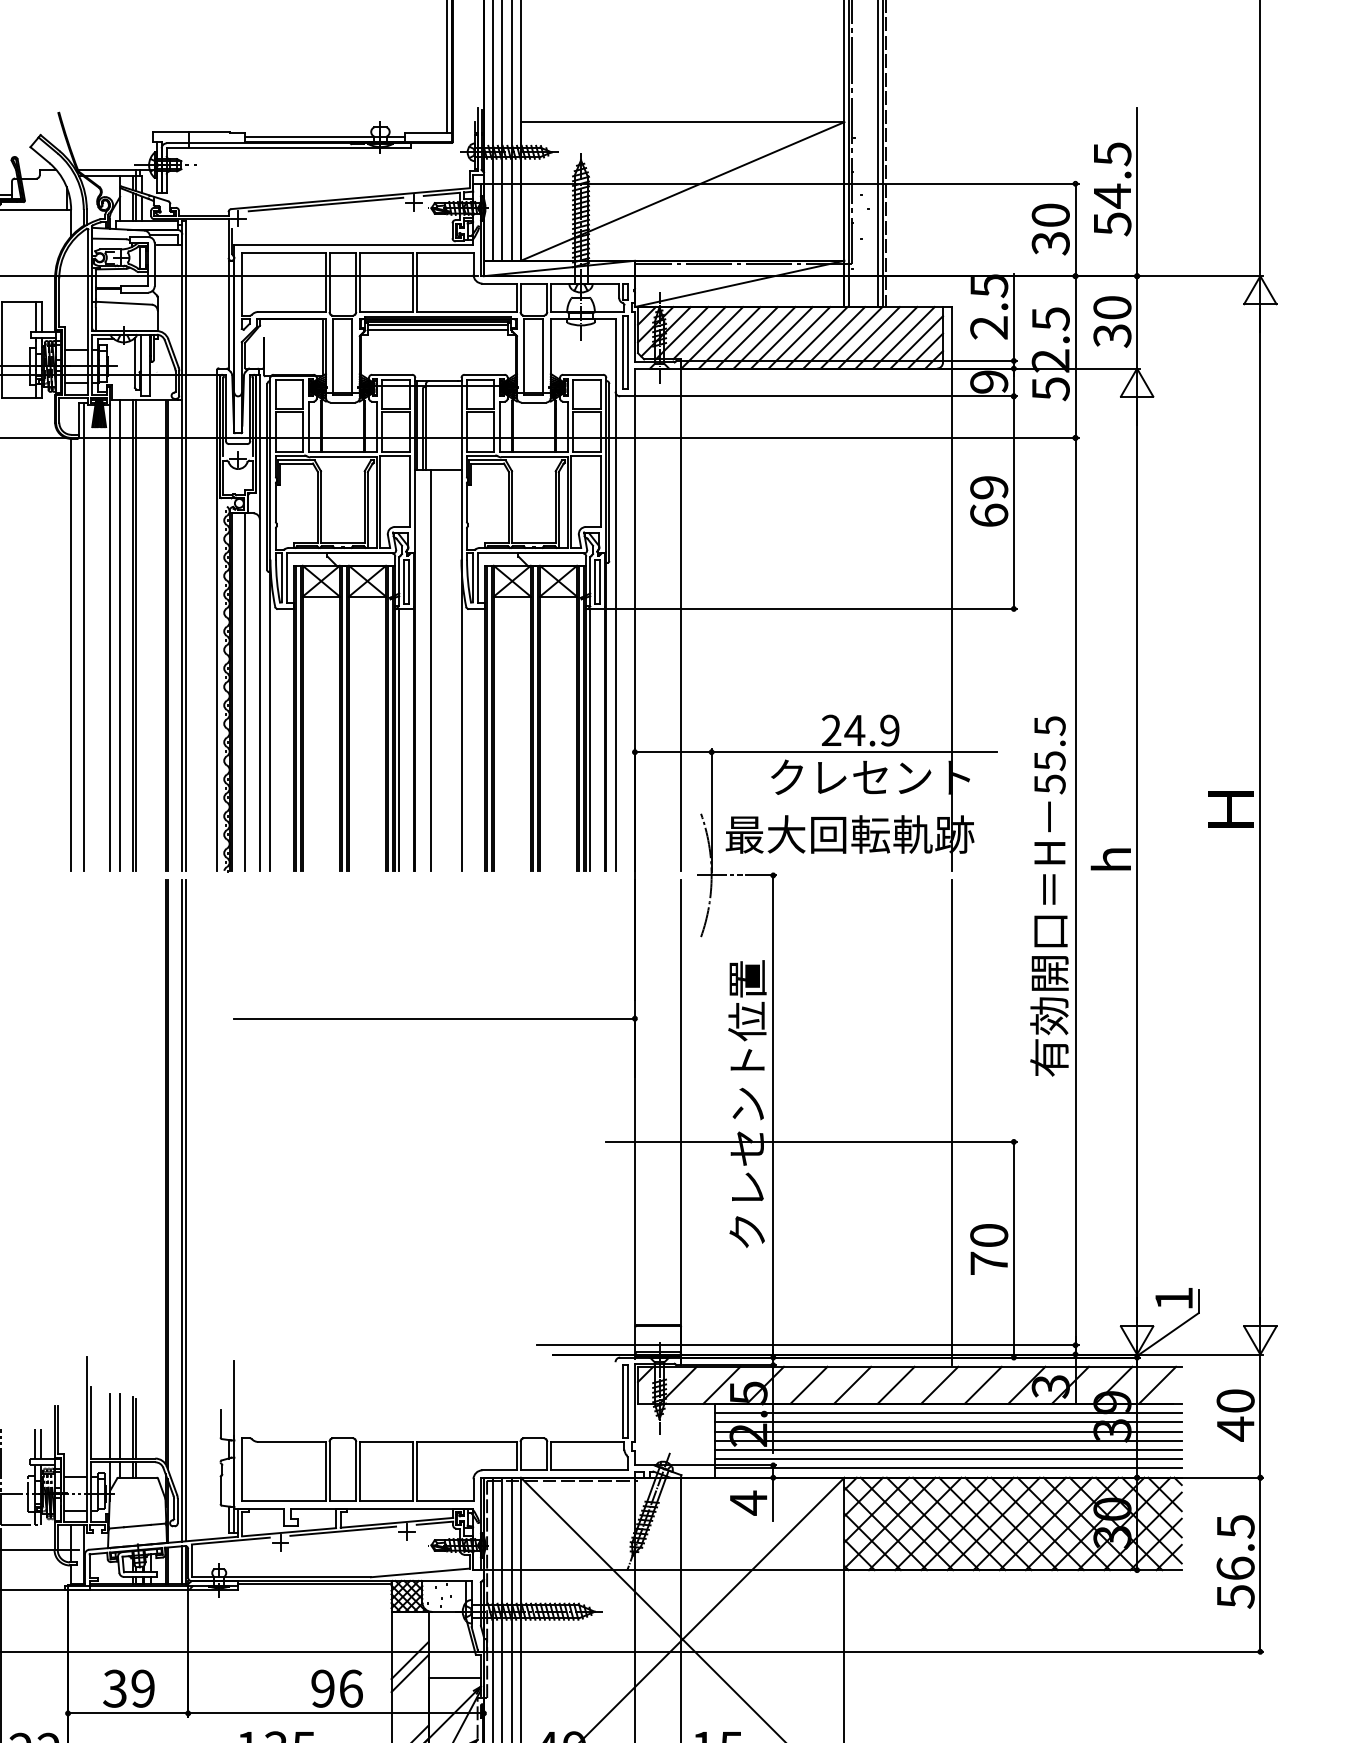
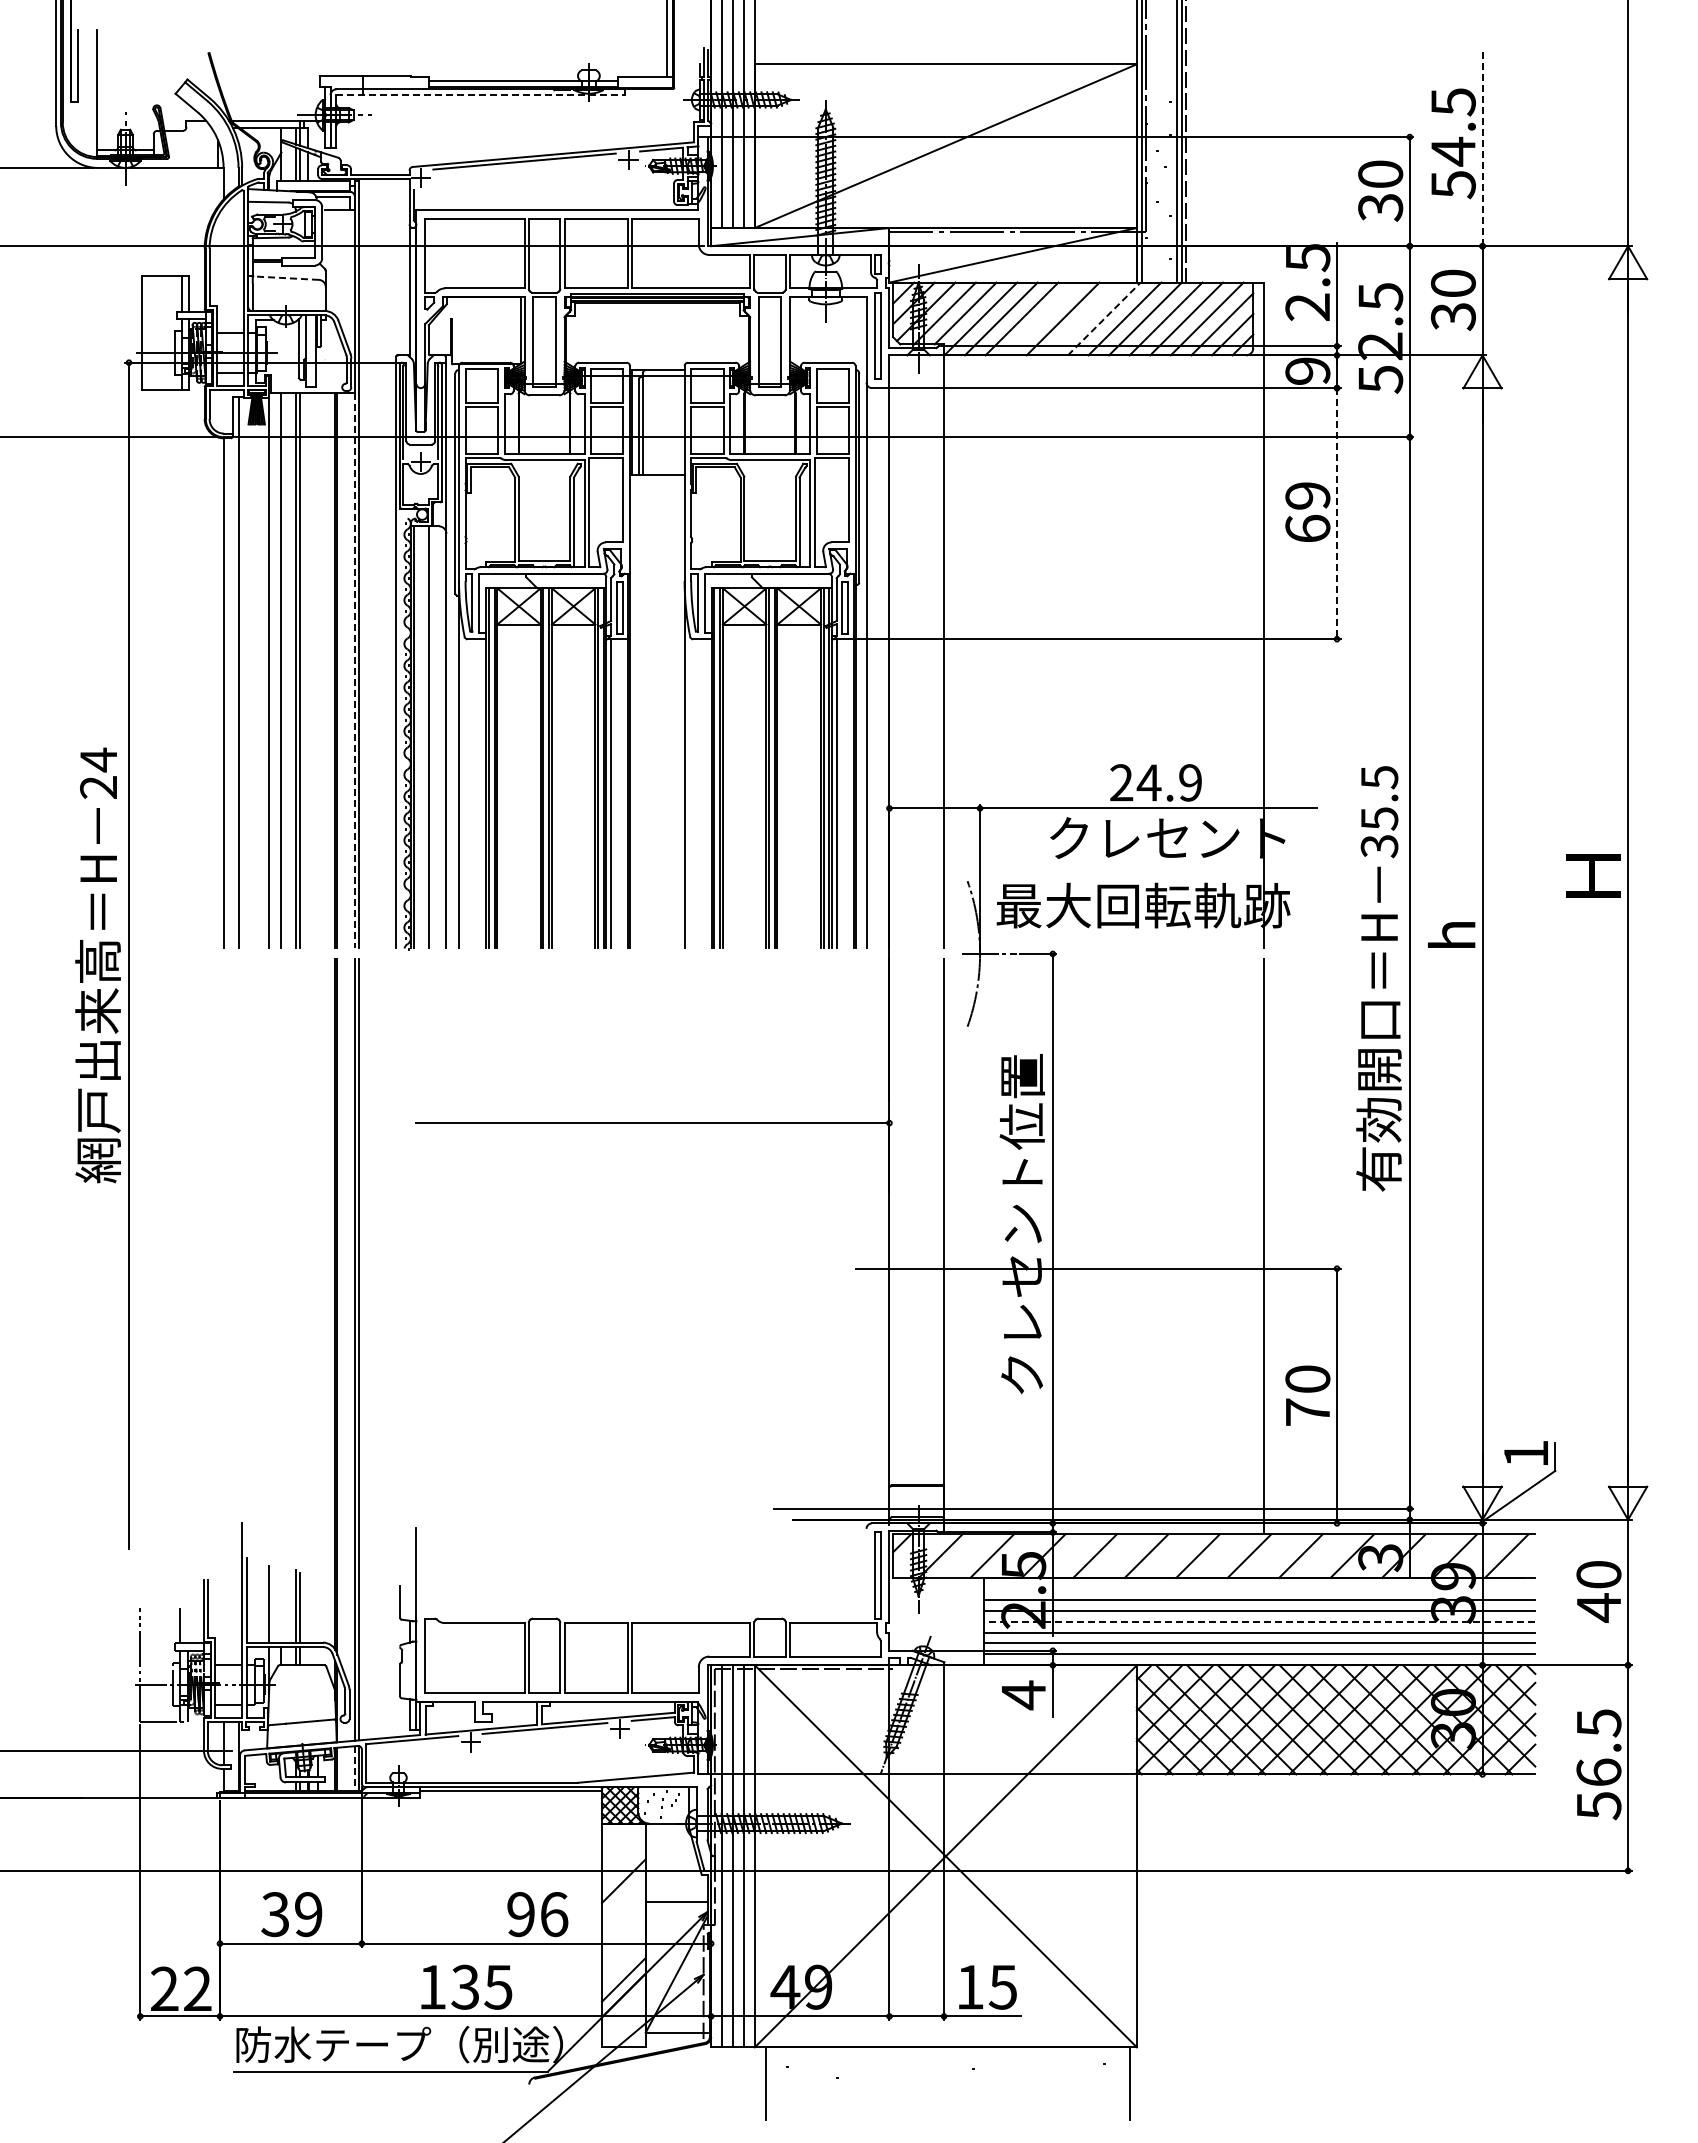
line: (289, 148) -> (481, 95), solid -> dashed
line: (1137, 191) -> (1482, 146), solid -> dashed
line: (123, 303) -> (285, 278), solid -> dashed
line: (437, 330) -> (656, 310), removed
line: (764, 337) -> (1042, 318), removed
line: (799, 337) -> (1083, 318), removed
line: (817, 337) -> (1104, 318), solid -> dashed
line: (1014, 502) -> (1337, 513), solid -> dashed
line: (181, 635) -> (354, 670), solid -> dashed
line: (430, 670) -> (648, 711), removed
text: (1049, 784) -> (1379, 846), 55.5 -> 35.5
line: (948, 1412) -> (1259, 1588), removed
line: (120, 1425) -> (281, 1603), removed
line: (948, 1440) -> (1259, 1621), solid -> dashed
line: (40, 1444) -> (187, 1625), removed
line: (181, 1565) -> (354, 1769), solid -> dashed
line: (409, 1673) -> (623, 1896), removed

